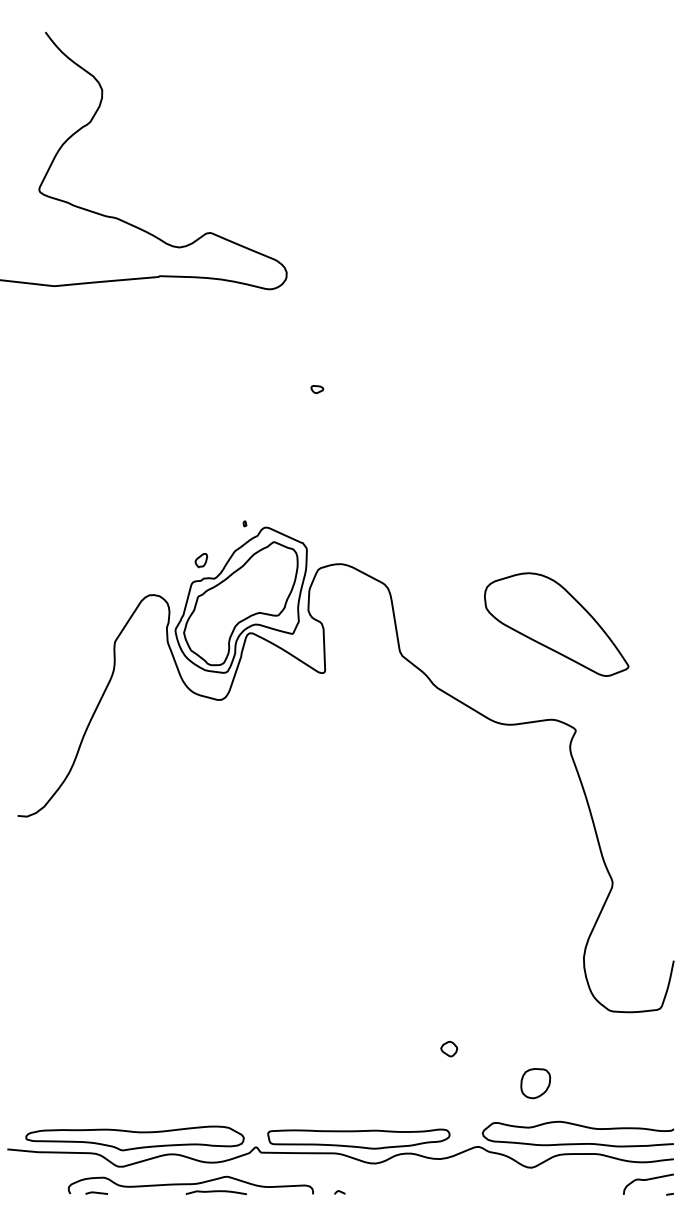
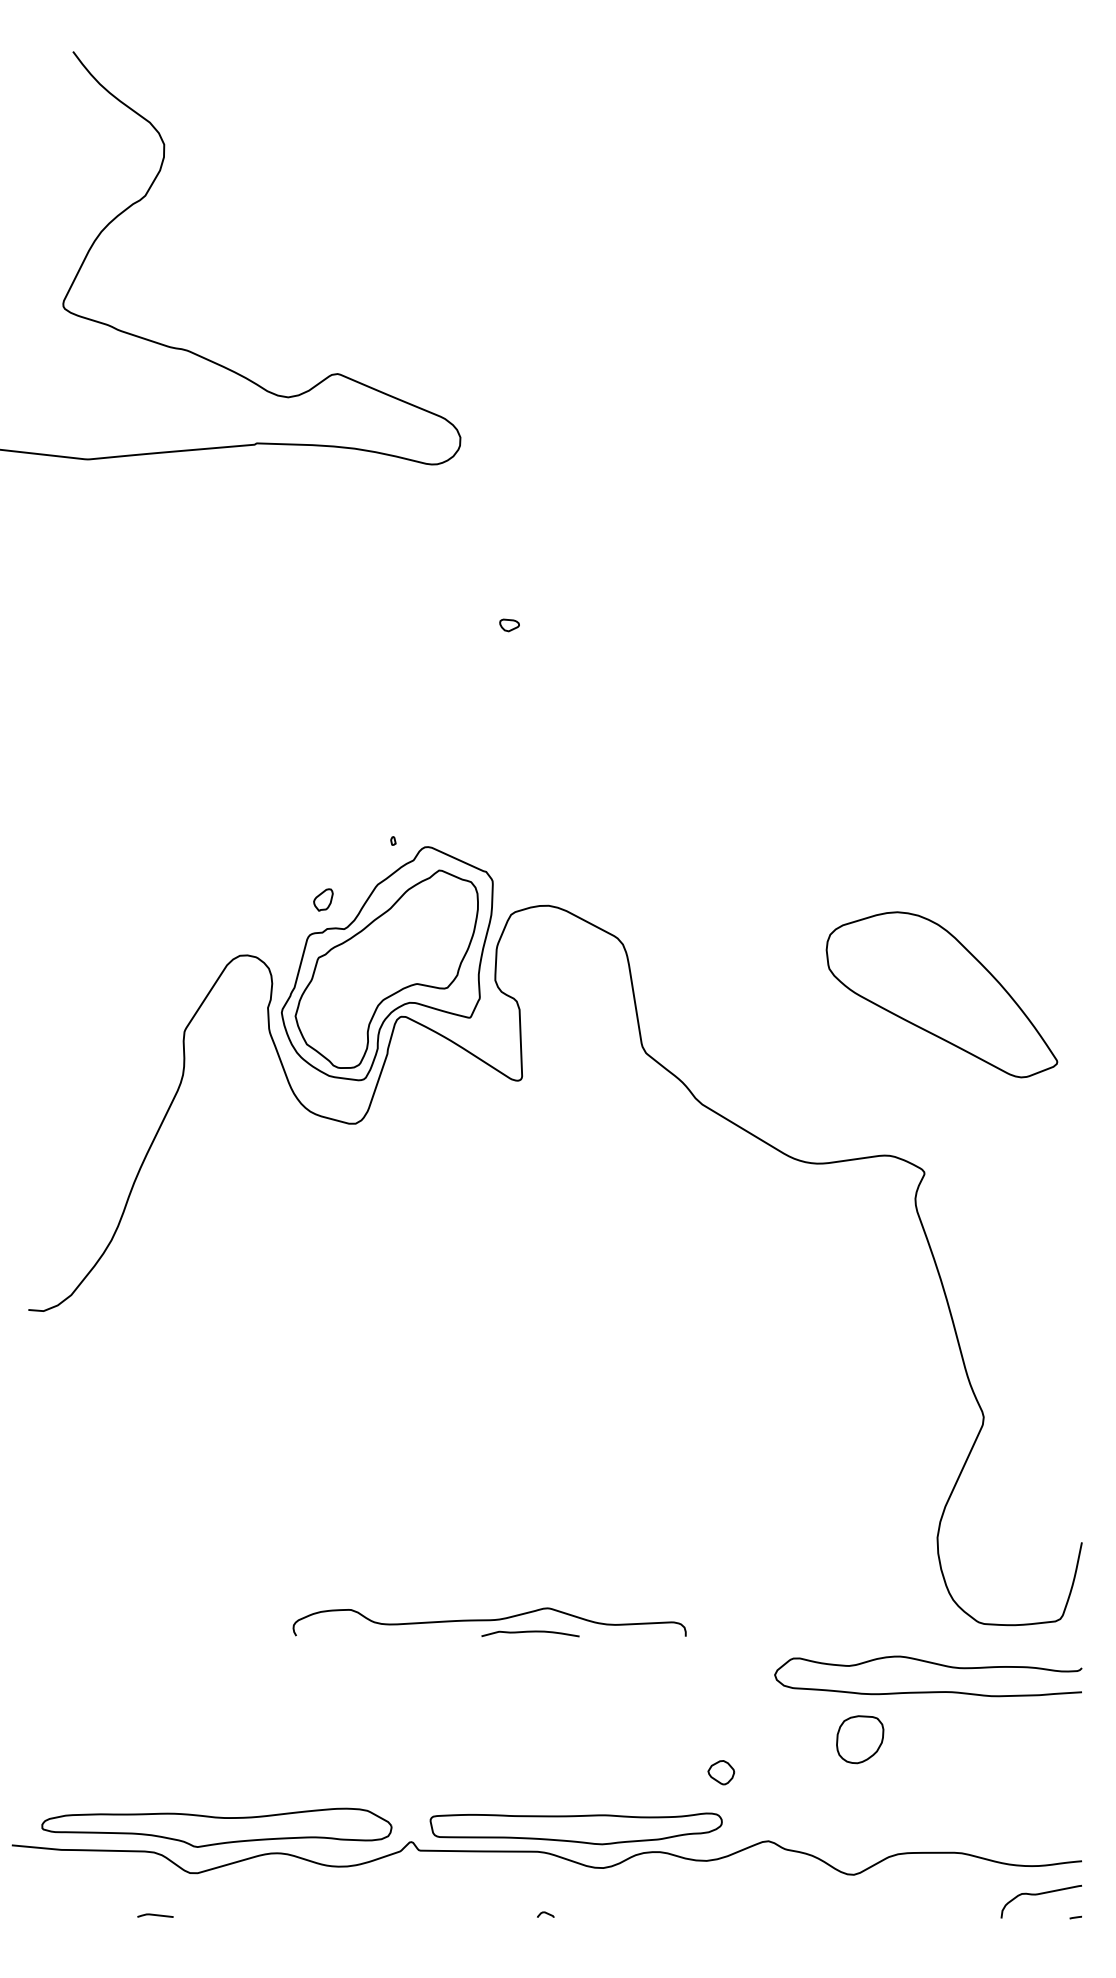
part: (556, 624) -> (941, 994), moved
part: (449, 1049) -> (721, 1773), moved
curve: (578, 1126) -> (928, 1664), moved
part: (190, 1185) -> (488, 1622), moved

